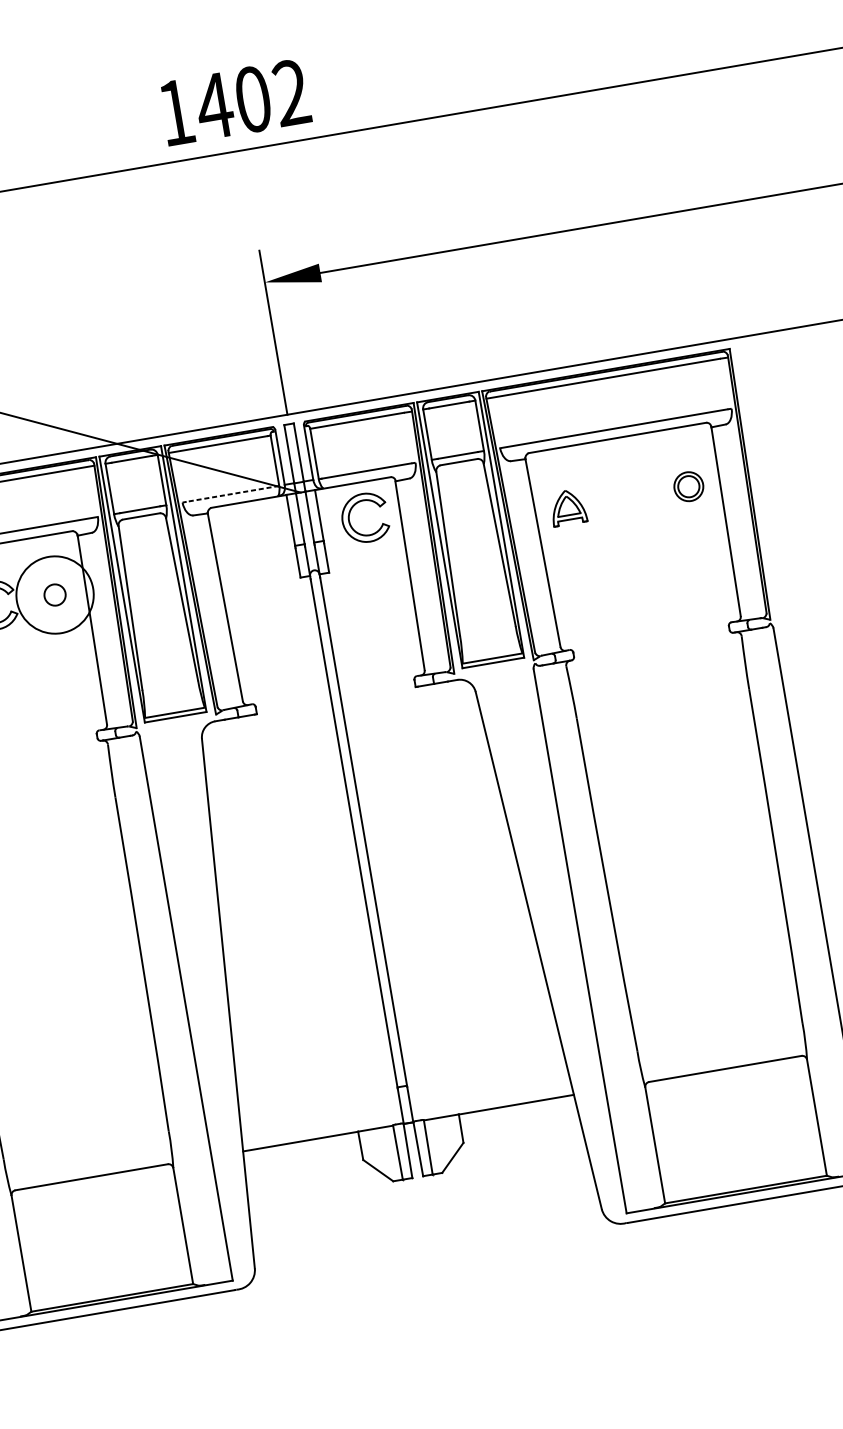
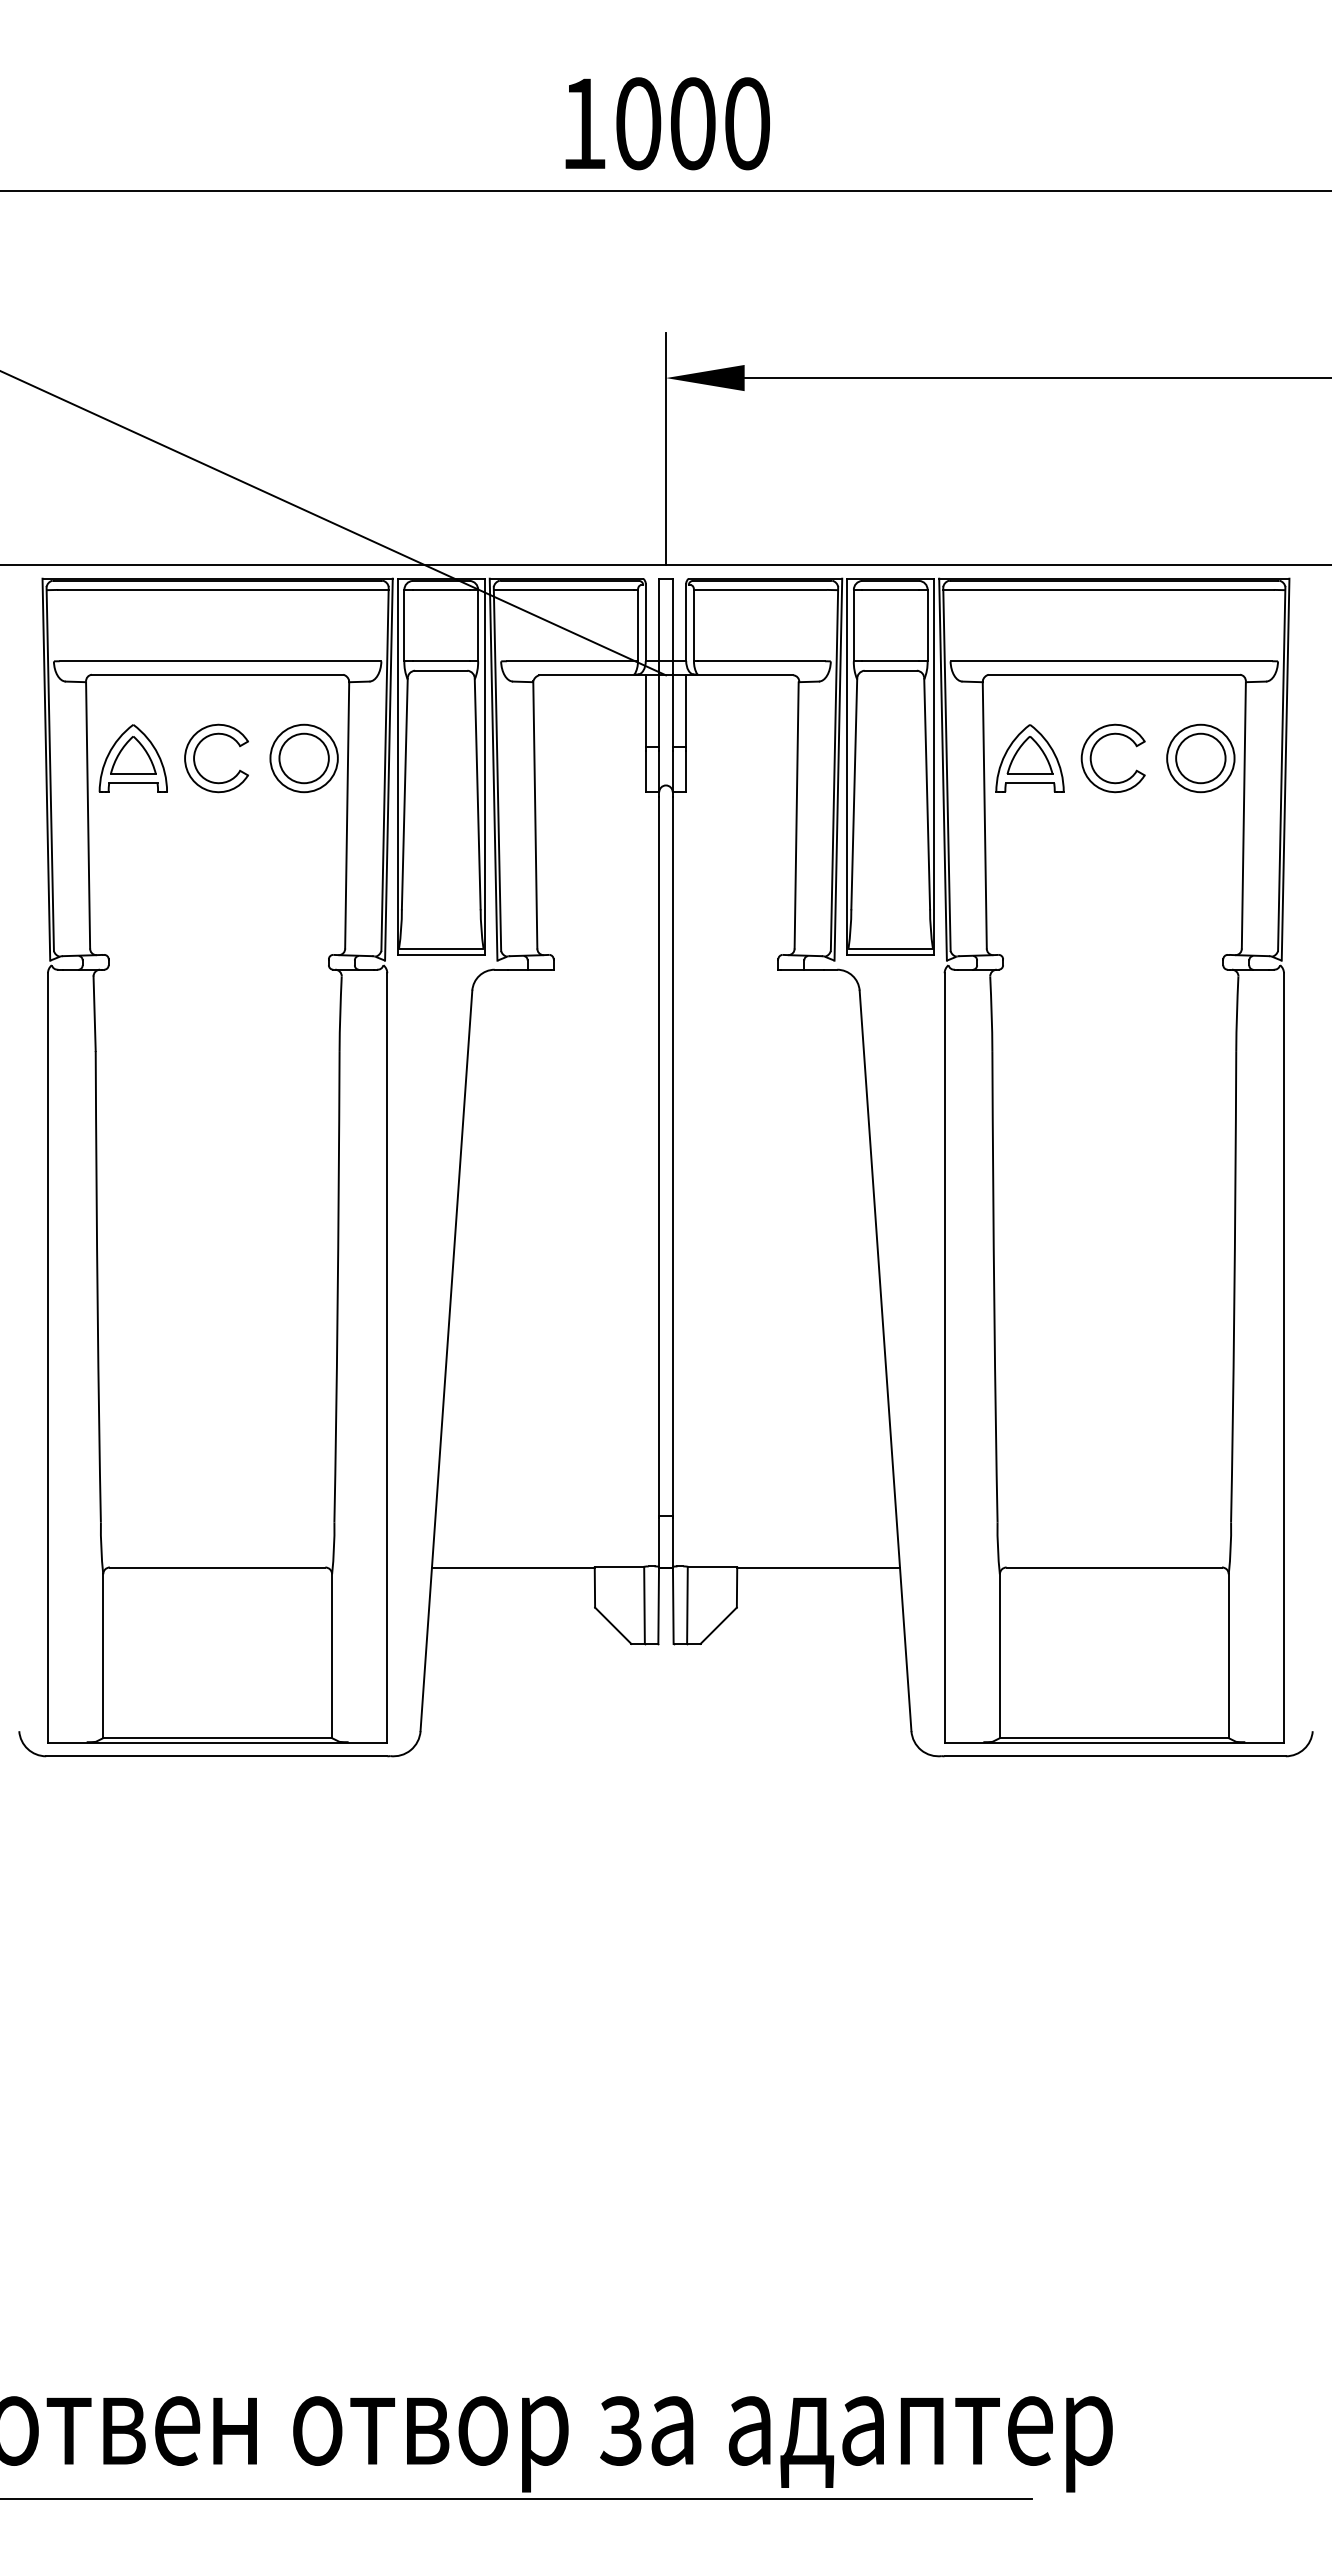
text: (252, 99) -> (691, 123), 1402 -> 1000
part: (688, 486) -> (1200, 758), size x1.67
line: (233, 494) -> (572, 661), dashed -> solid
part: (567, 507) -> (1029, 758), size x1.43
part: (350, 514) -> (1093, 750), moved
circle: (54, 595) -> (303, 758), size x0.62
circle: (54, 595) -> (303, 758), size x1.67

